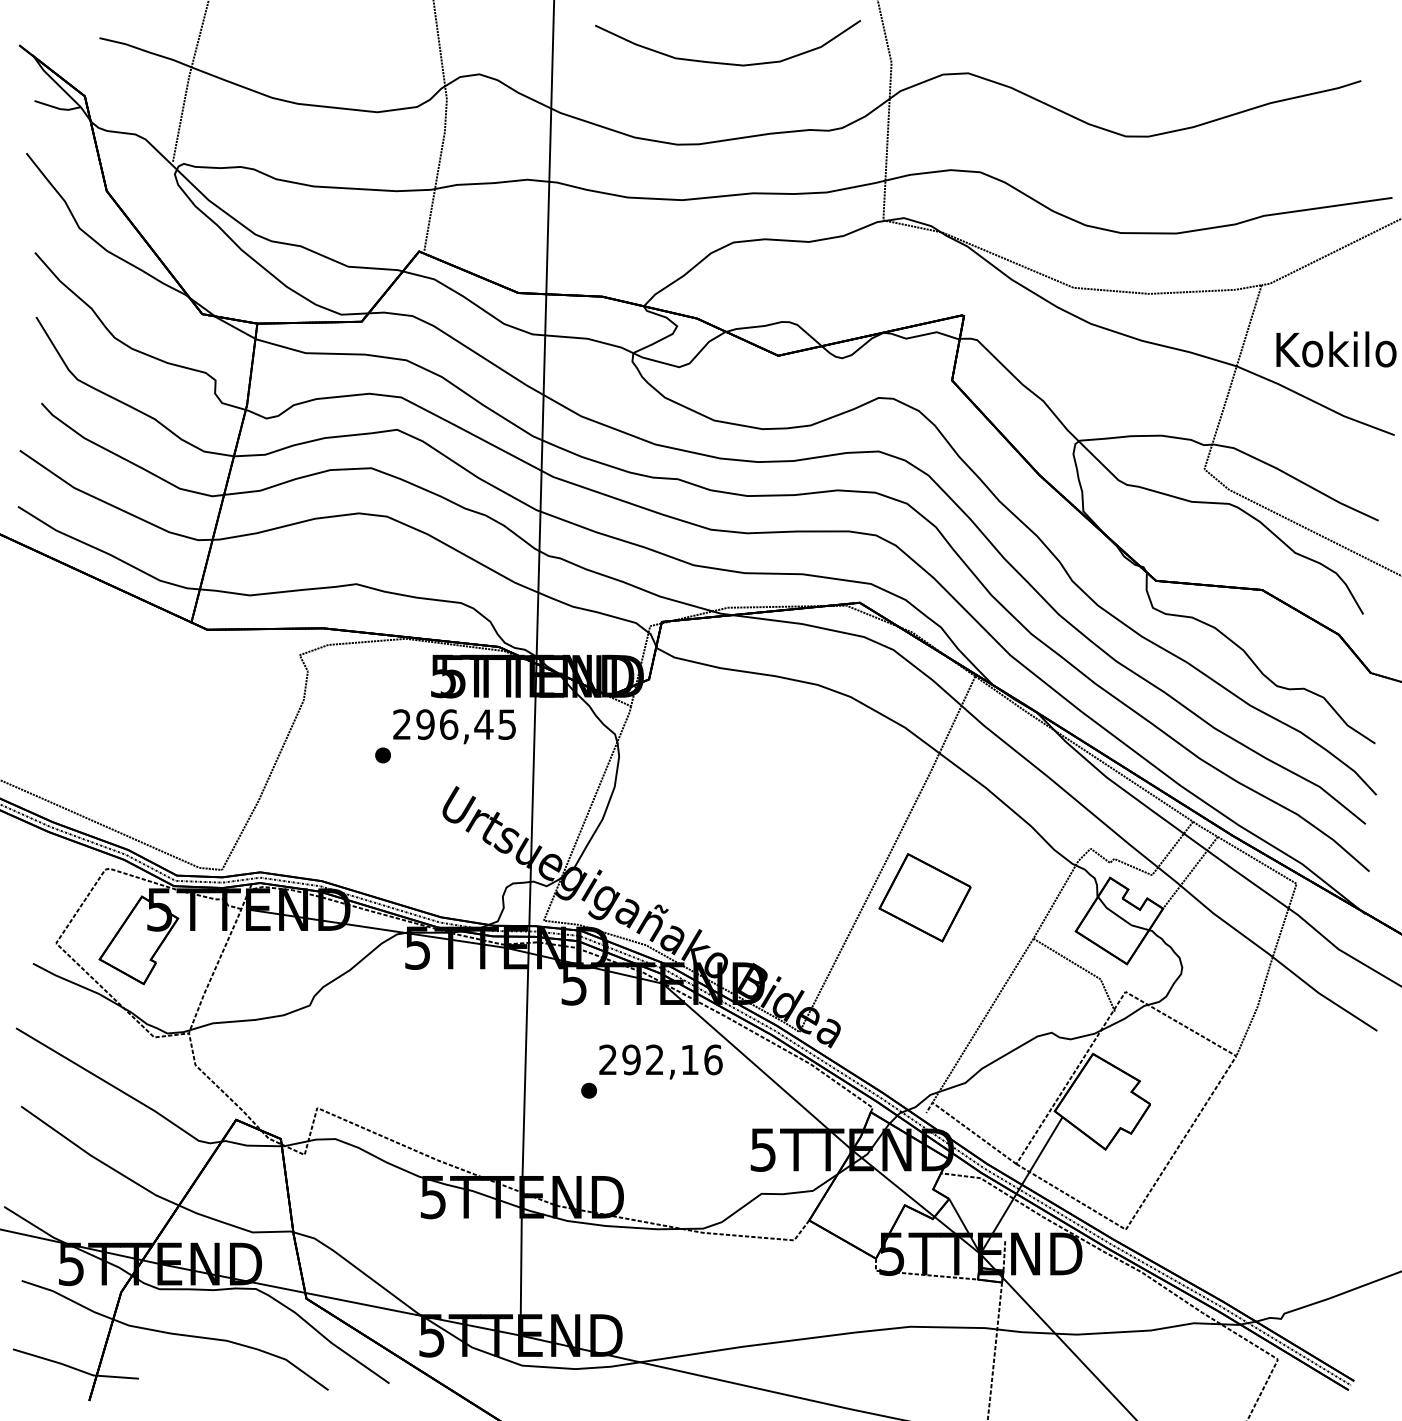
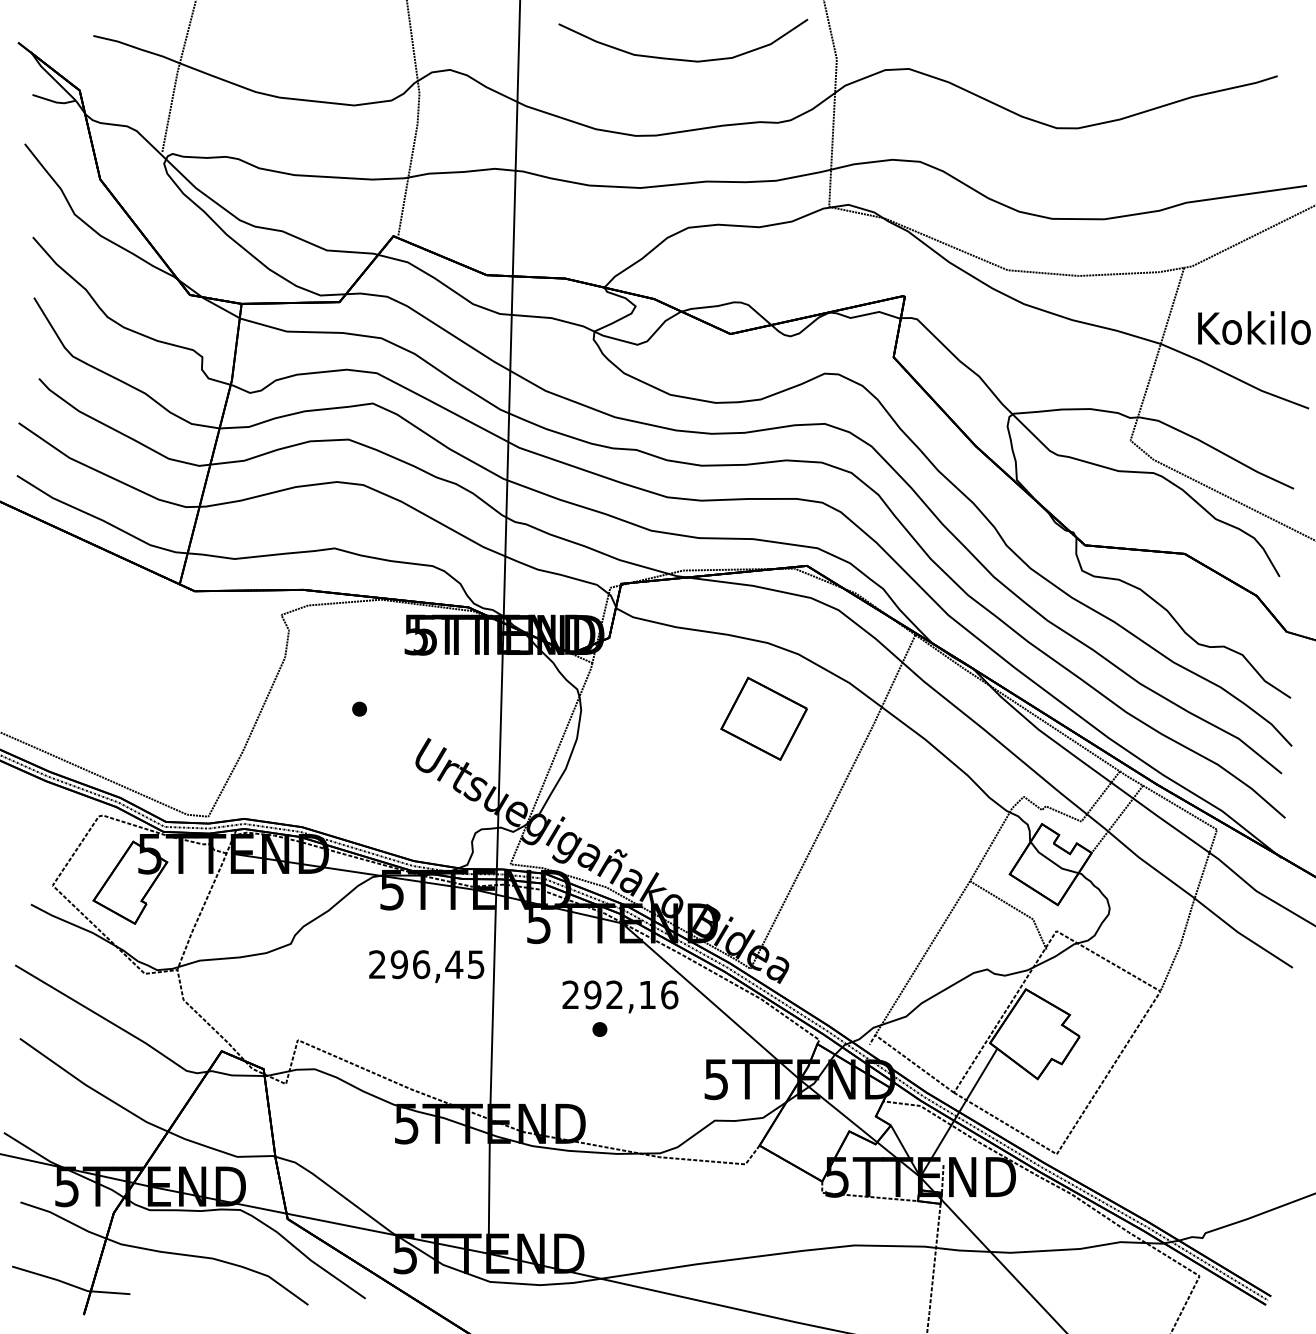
text: (454, 726) -> (426, 966), moved
part: (924, 897) -> (763, 718), moved
part: (588, 1090) -> (599, 1029), moved

